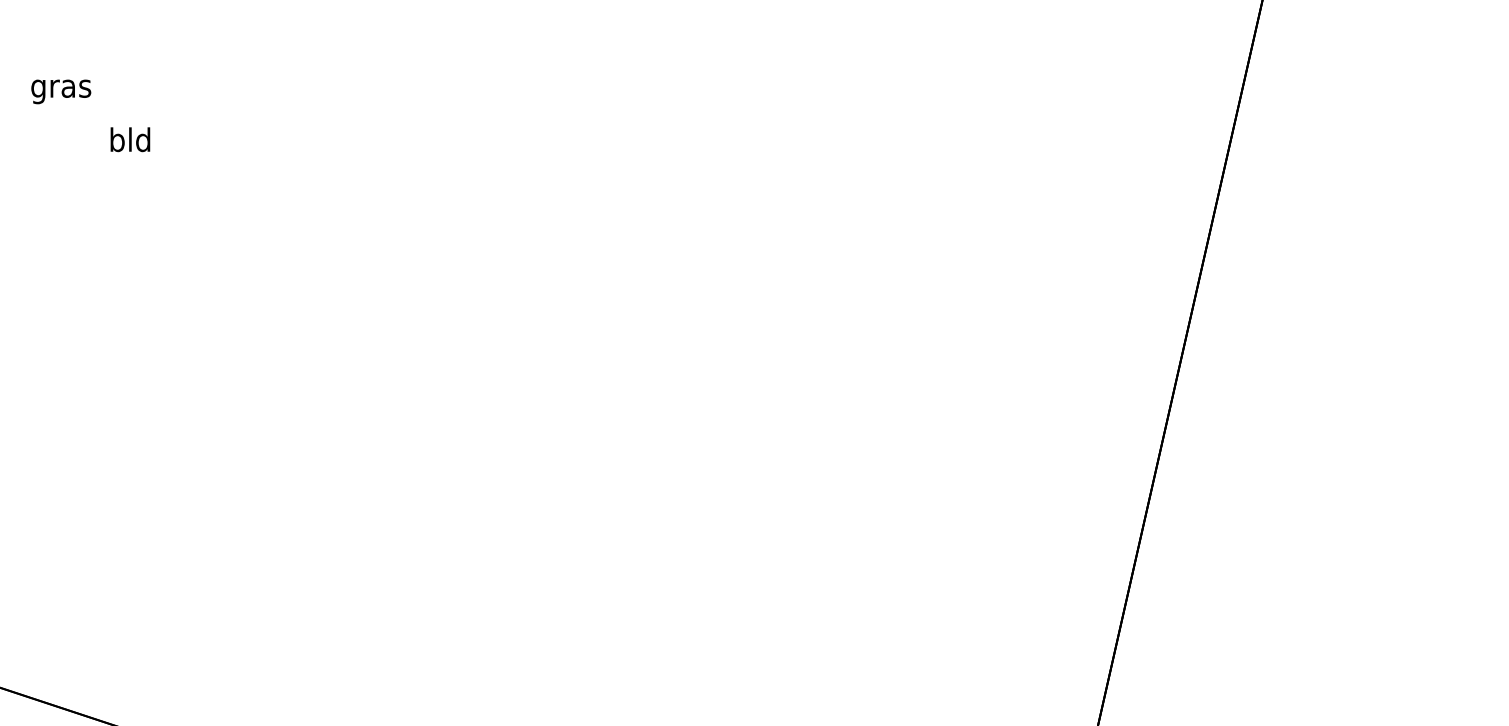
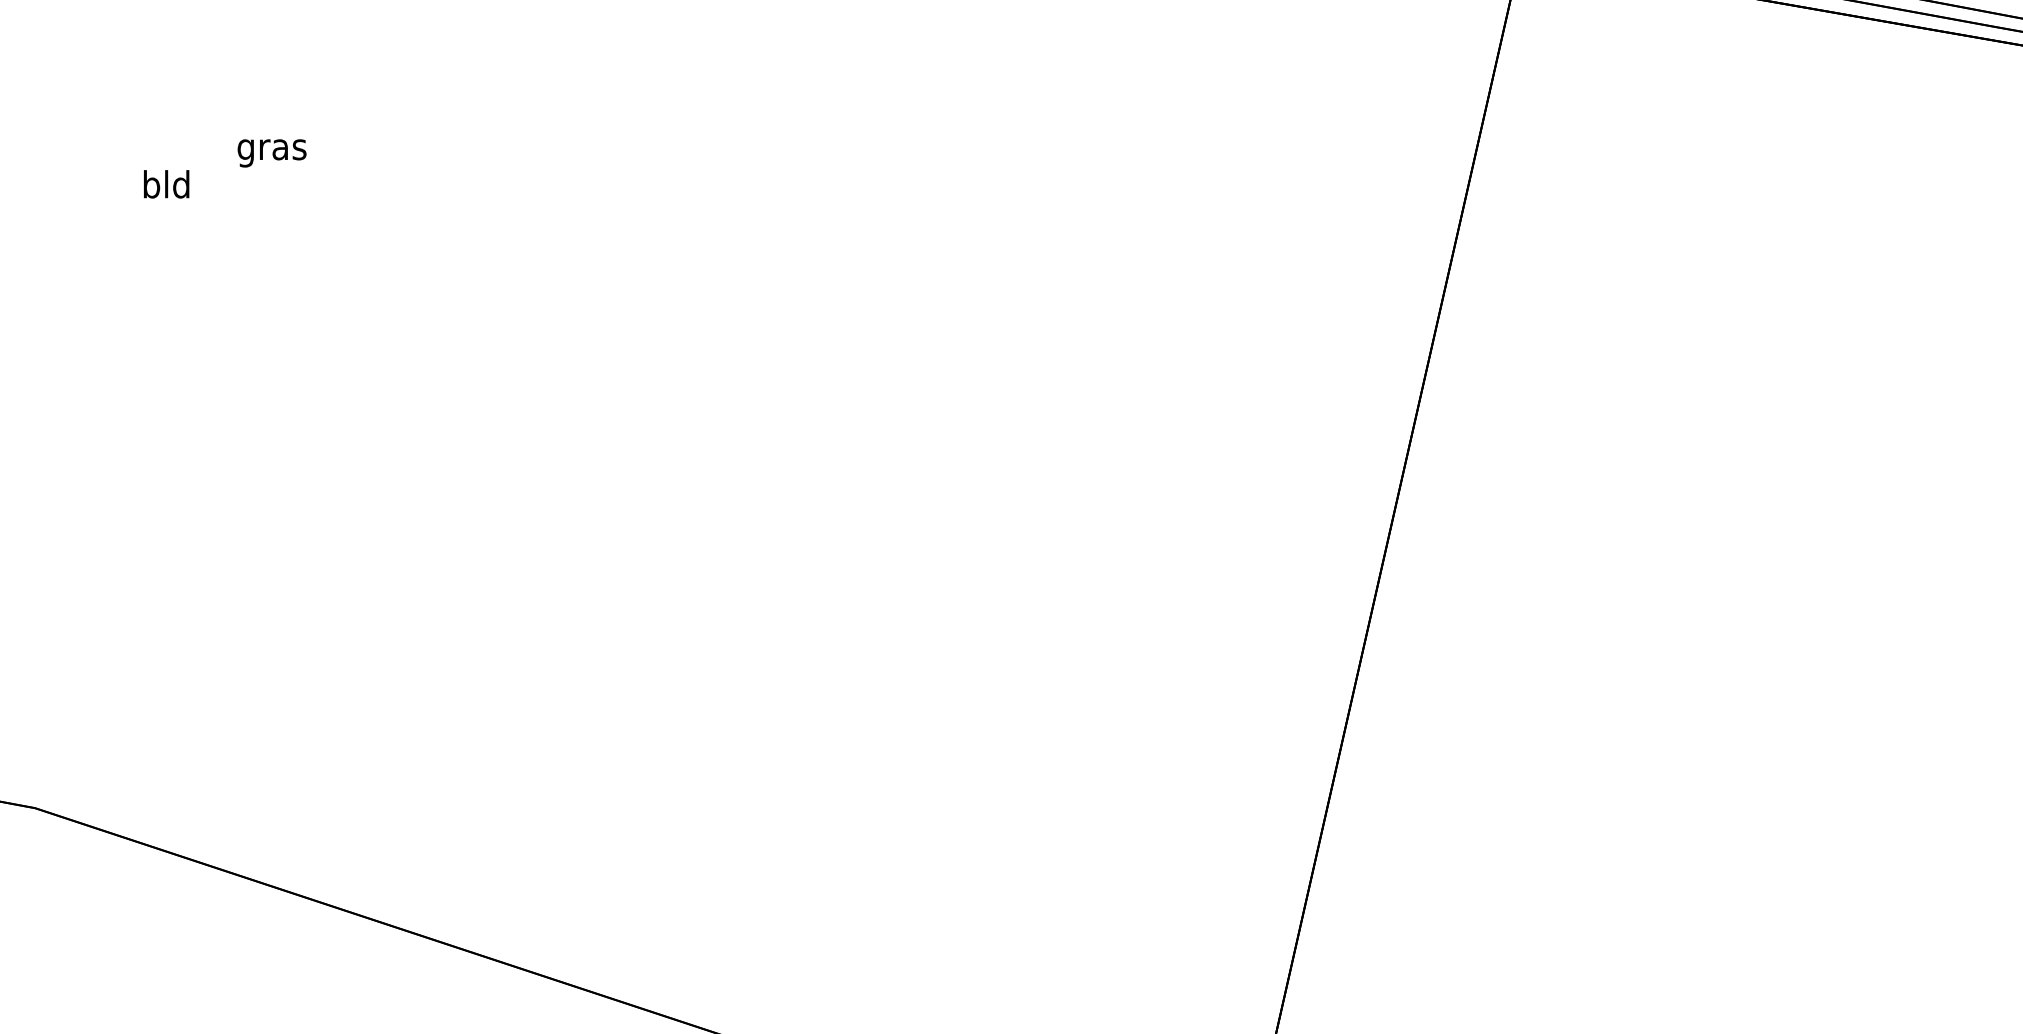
text: (60, 92) -> (271, 153), moved
text: (130, 139) -> (166, 184), moved

